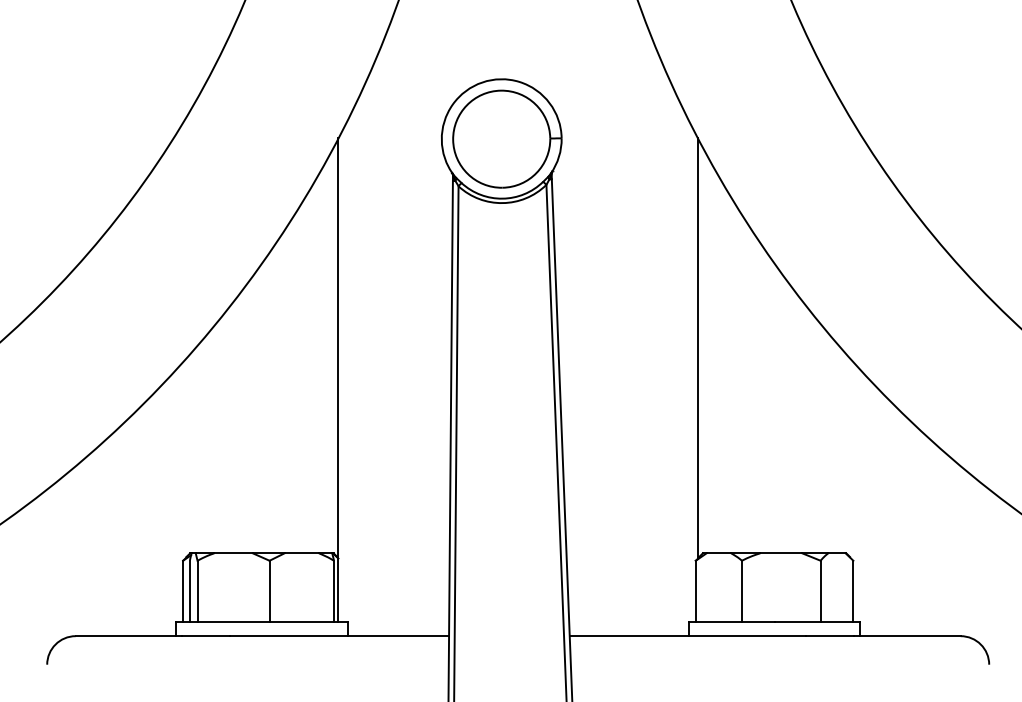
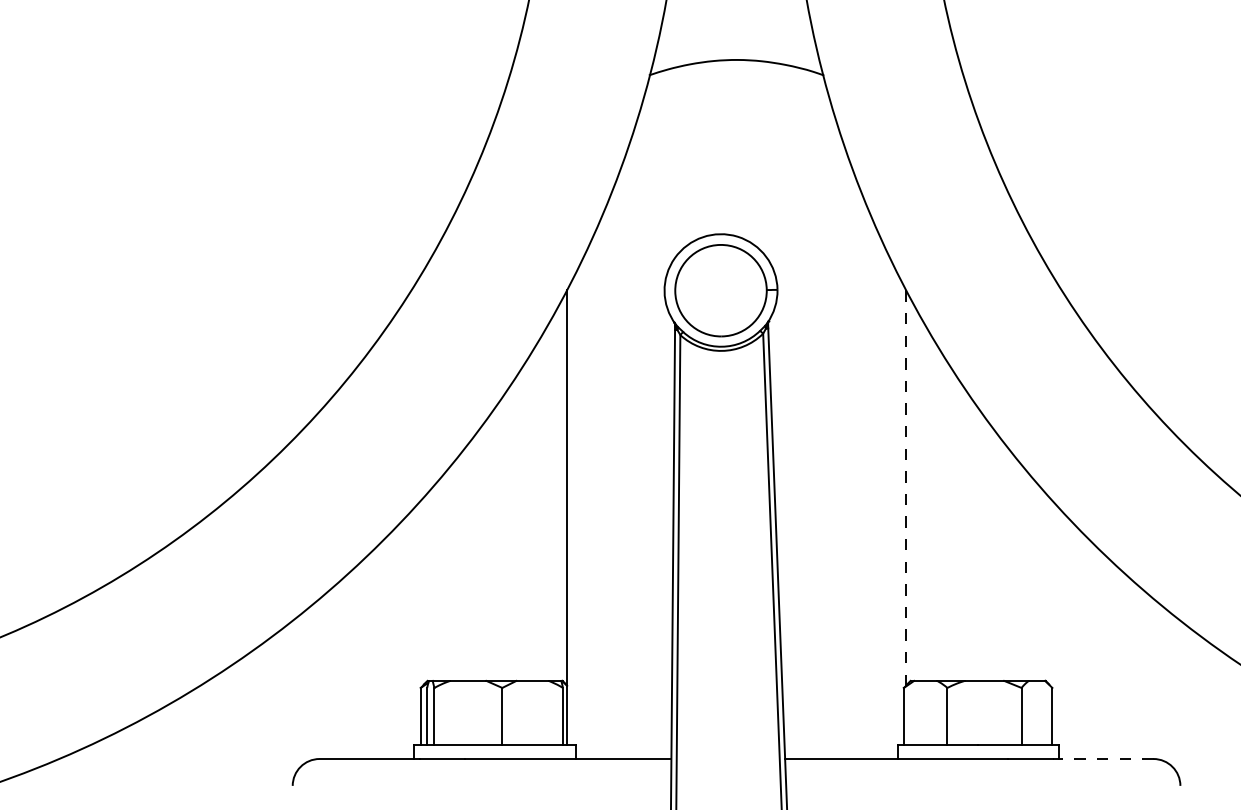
line: (698, 348) -> (906, 487), solid -> dashed
line: (906, 635) -> (1102, 758), solid -> dashed

